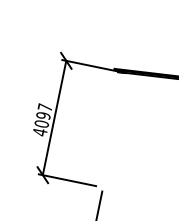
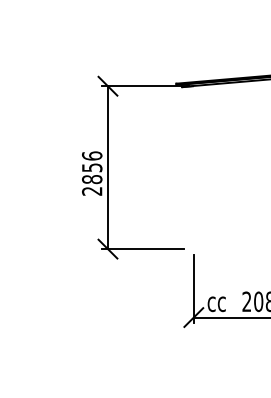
text: (42, 119) -> (92, 173), 4097 -> 2856

